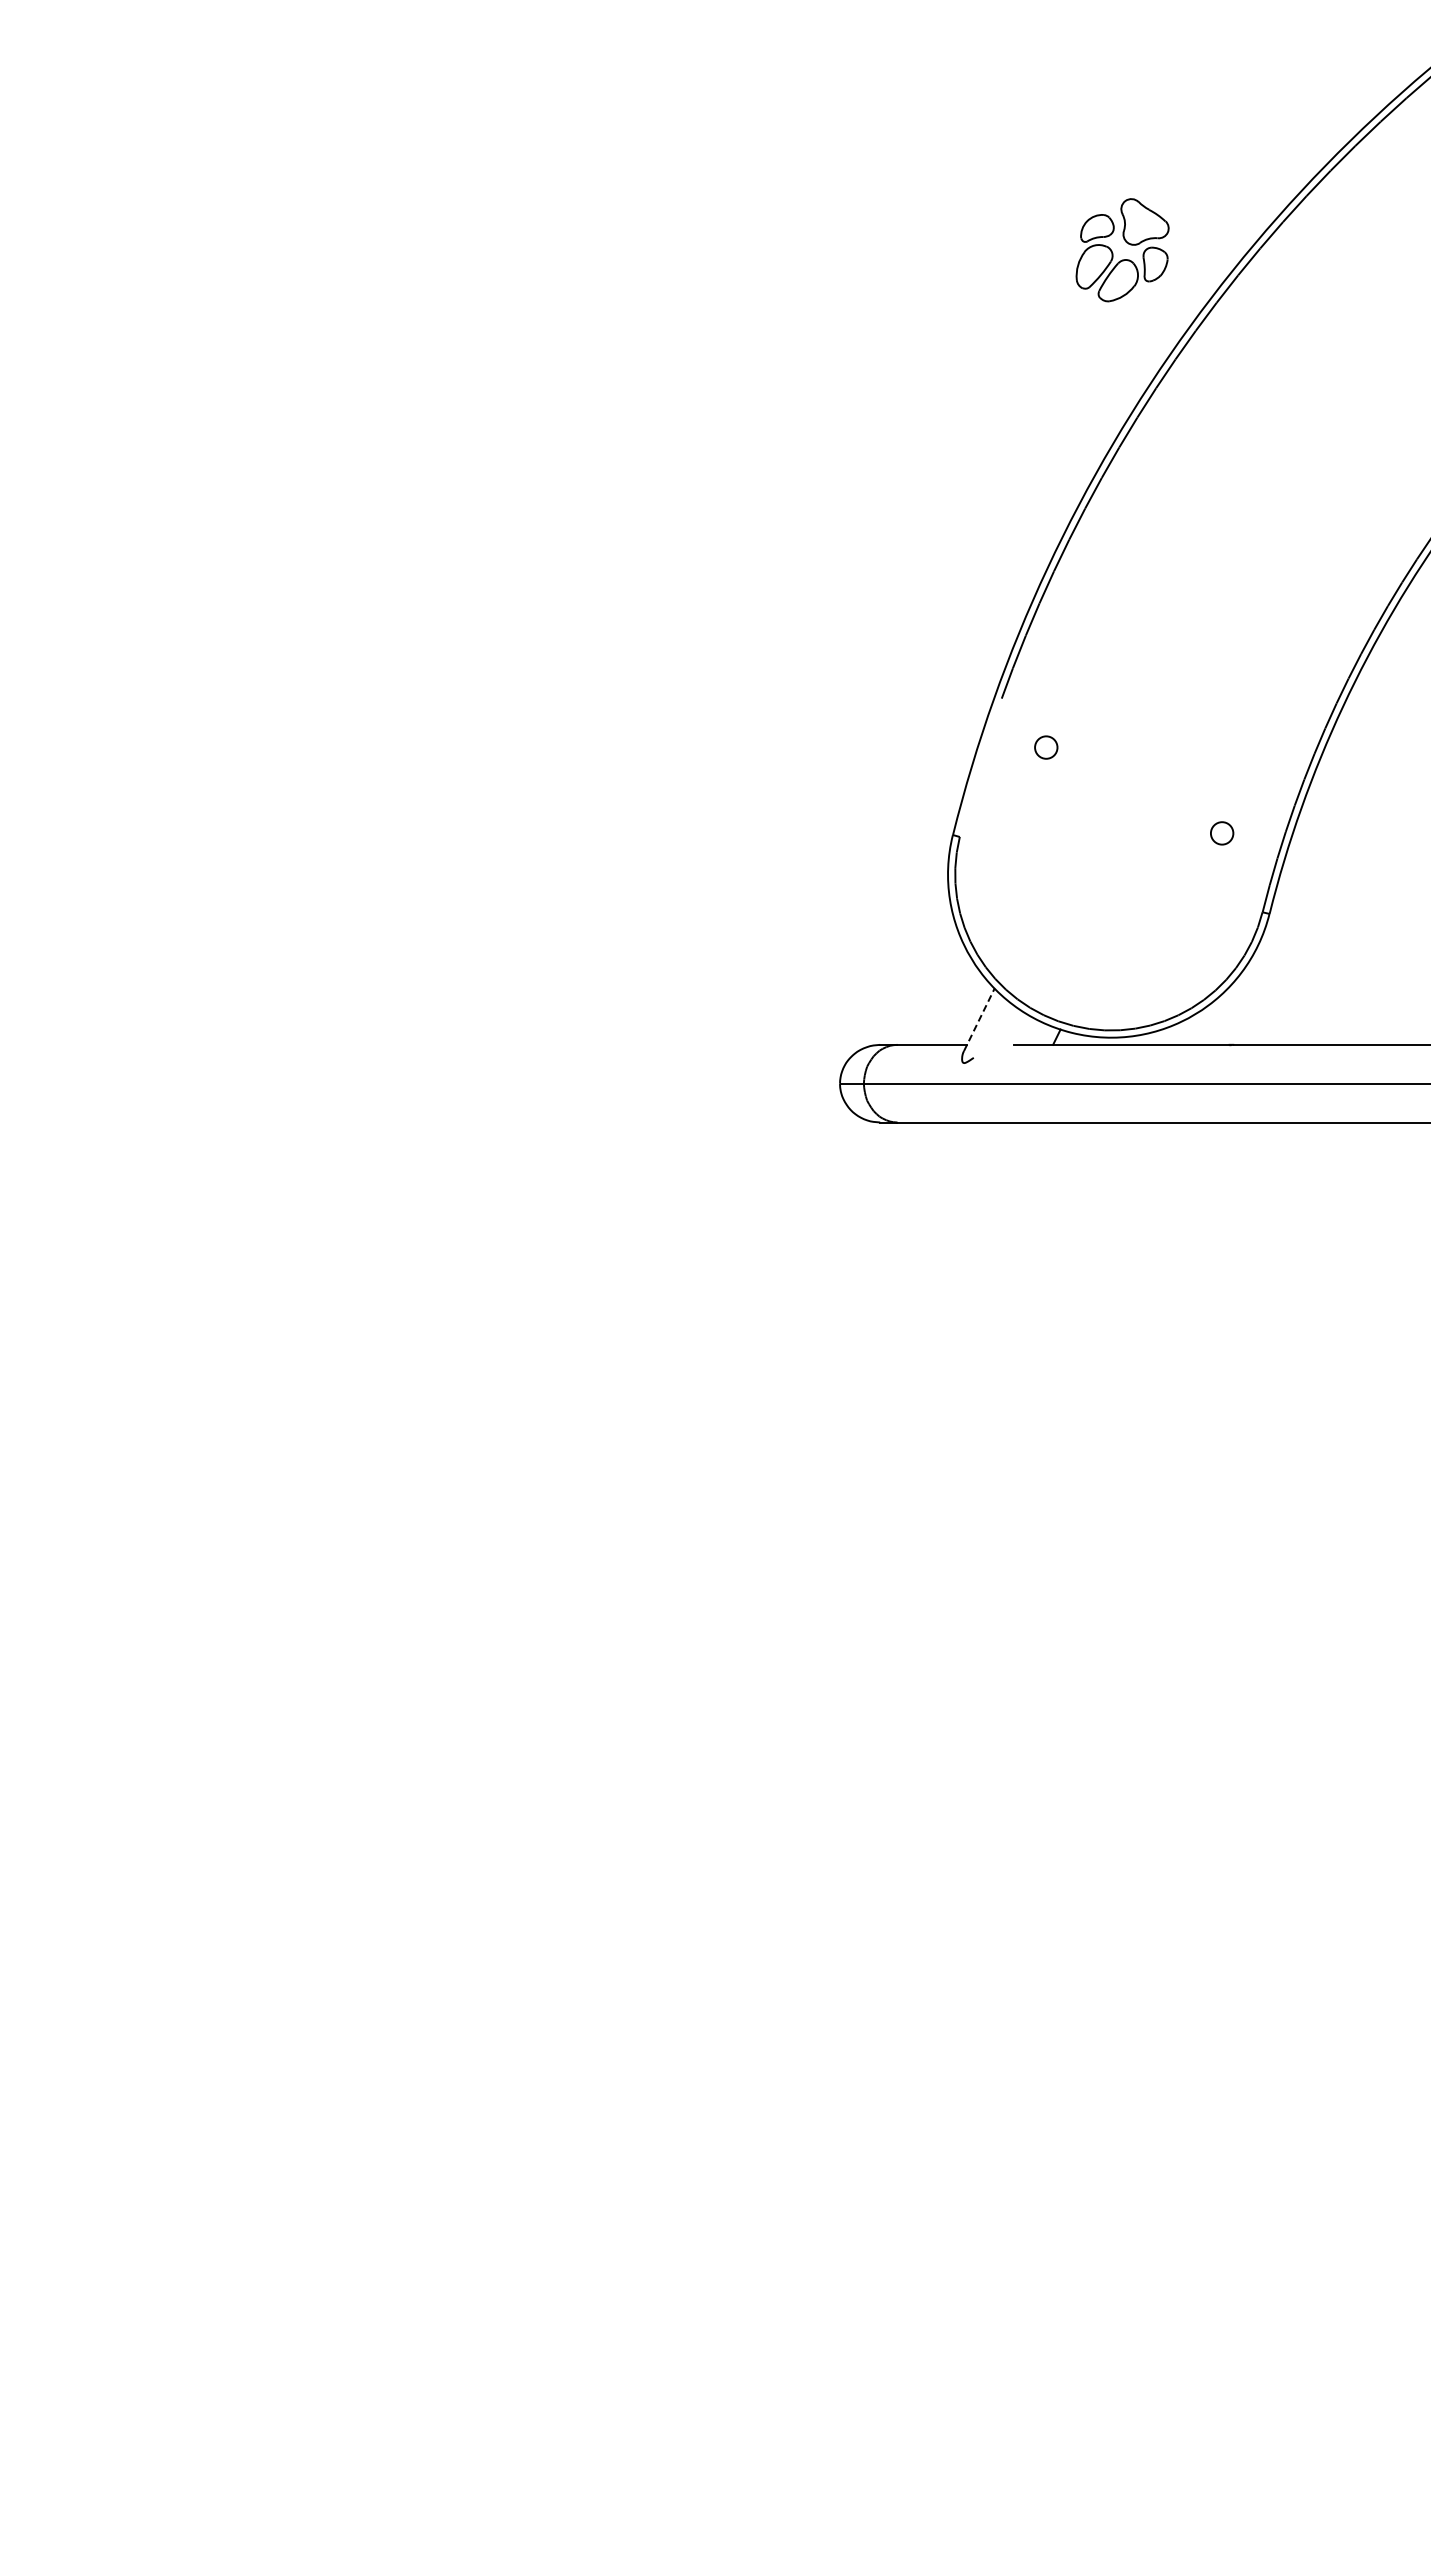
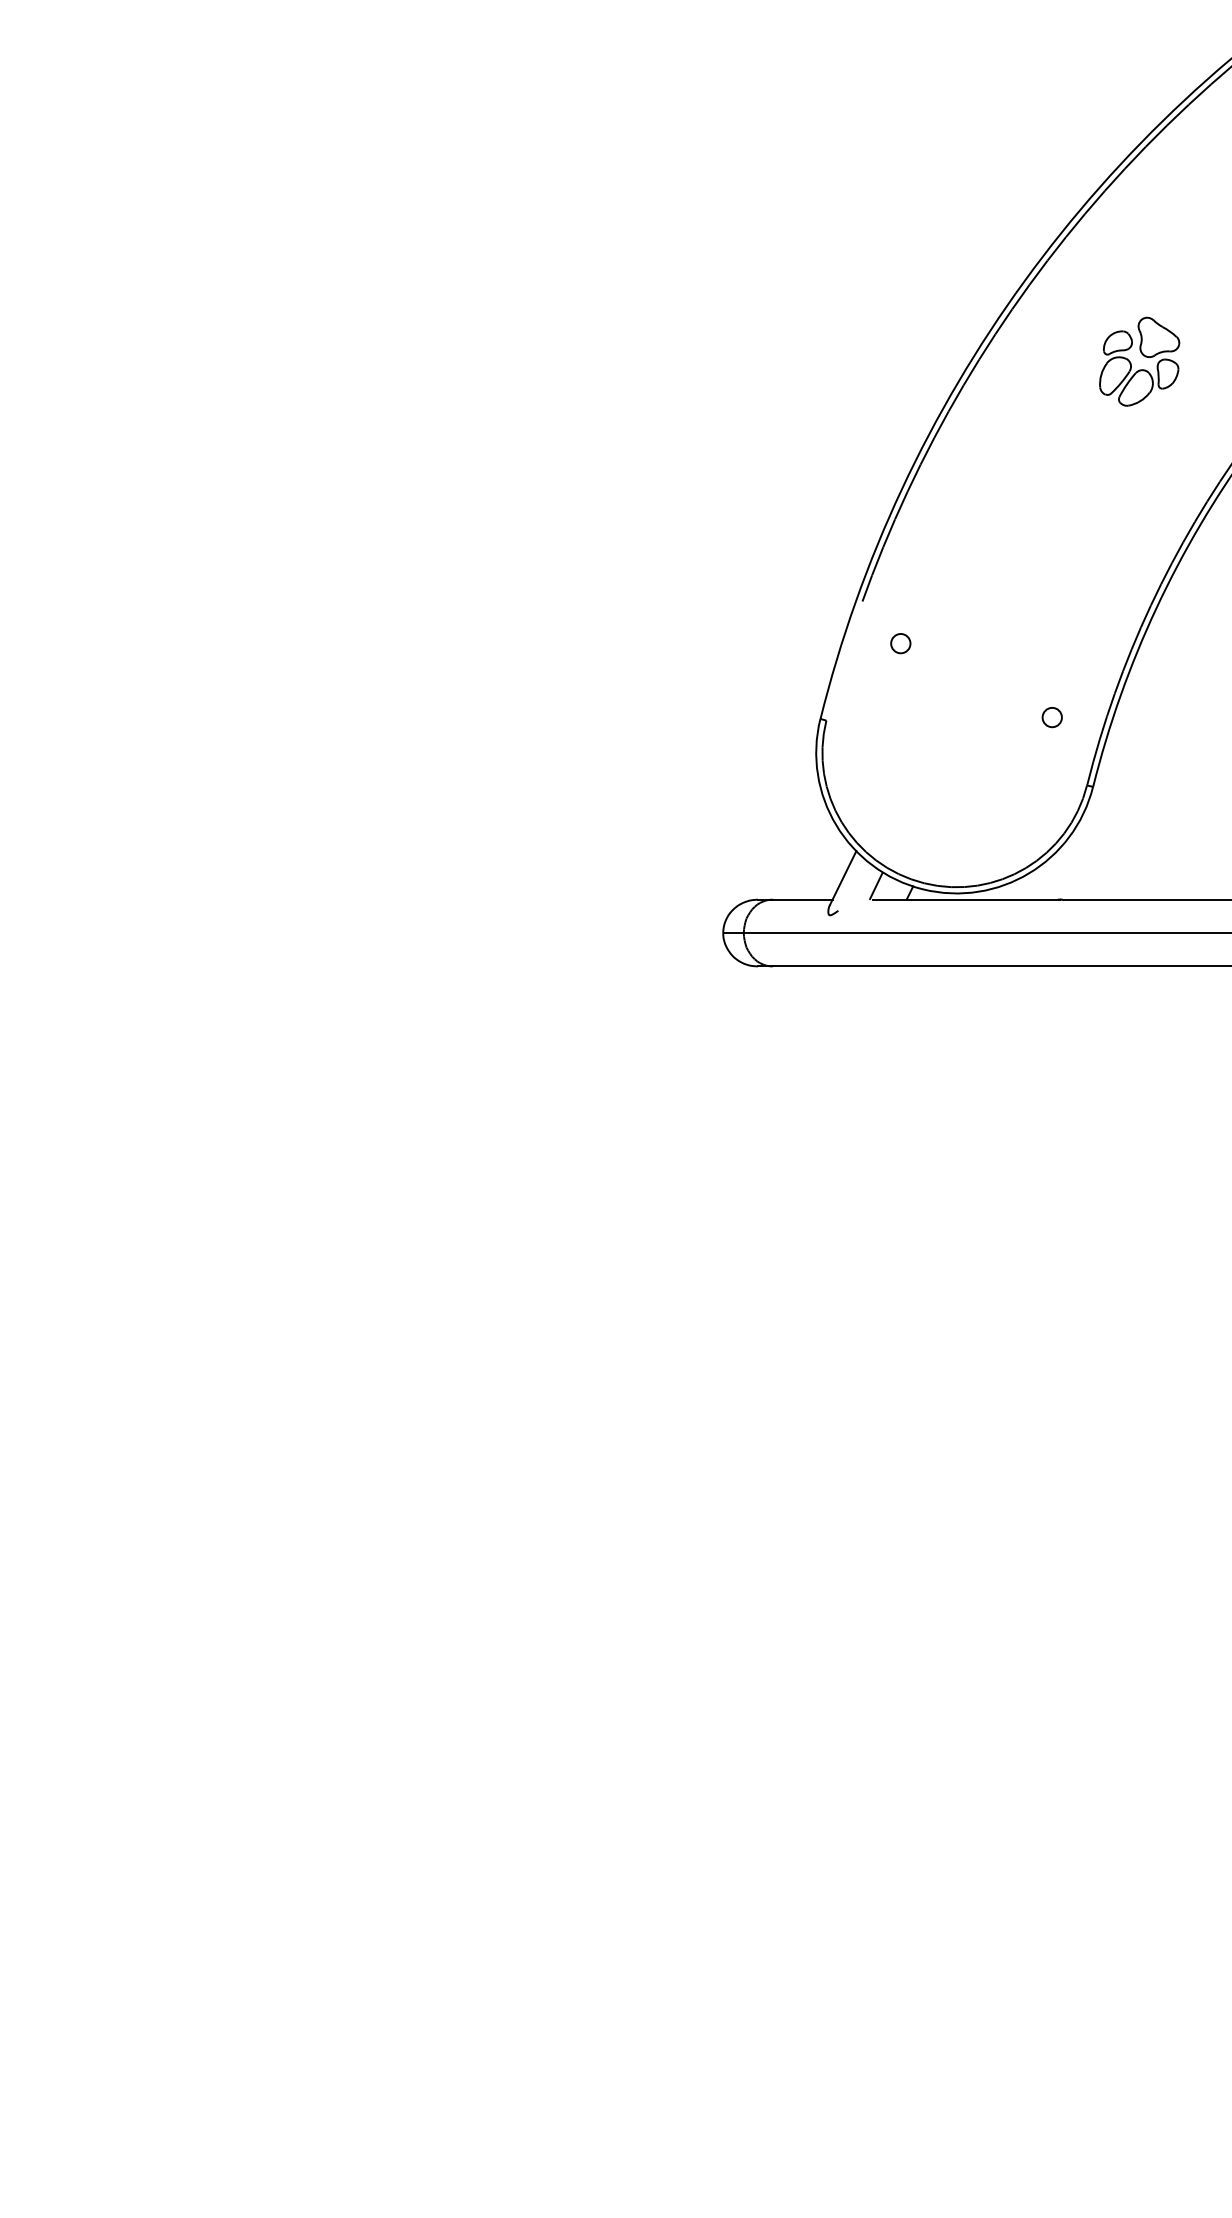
part: (1126, 243) -> (1142, 355), moved
line: (979, 1019) -> (843, 877), dashed -> solid
line: (1017, 1029) -> (876, 886), added

